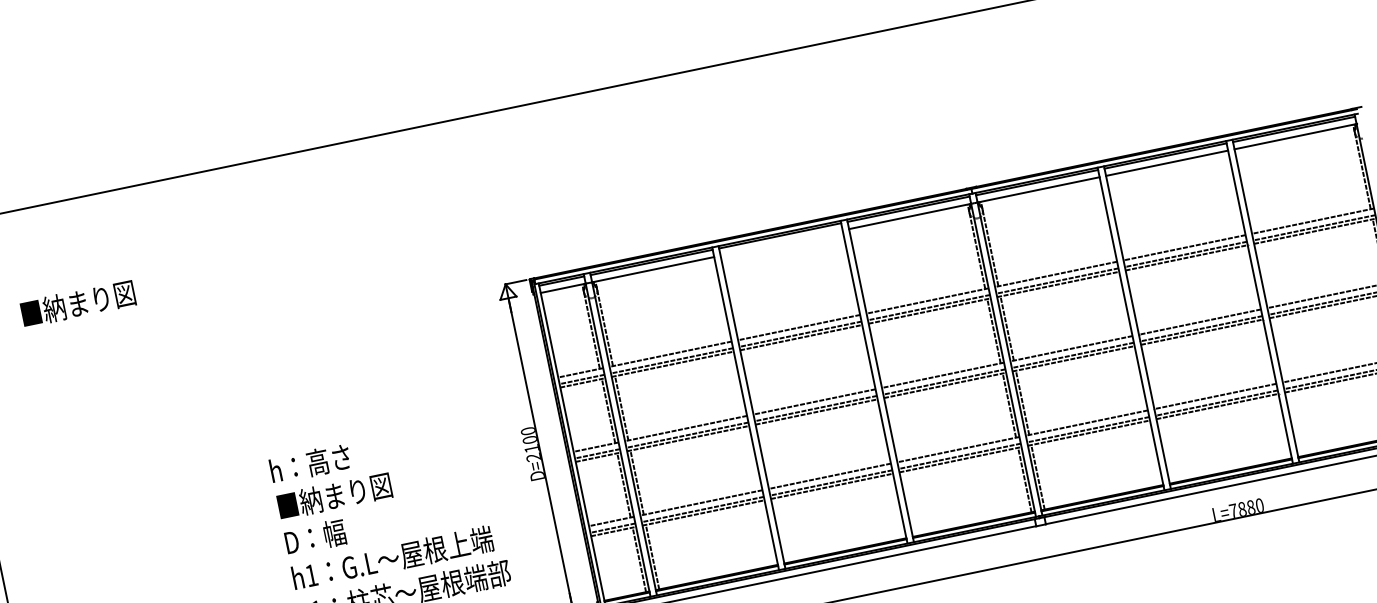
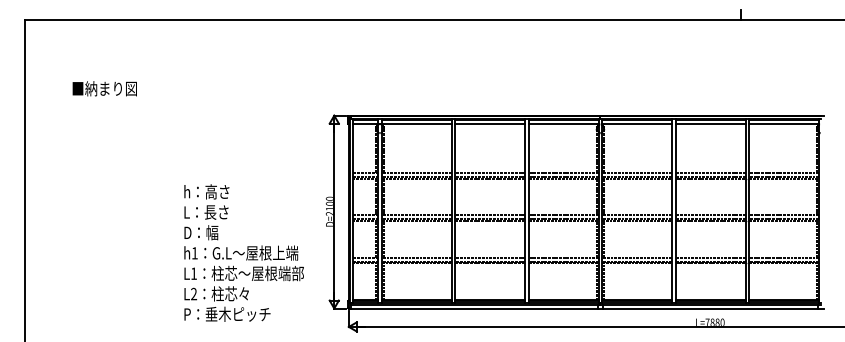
line: (782, 243) -> (490, 124), added
text: (77, 303) -> (104, 88), moved
text: (334, 494) -> (216, 211), ■納まり図 -> L：長さ

